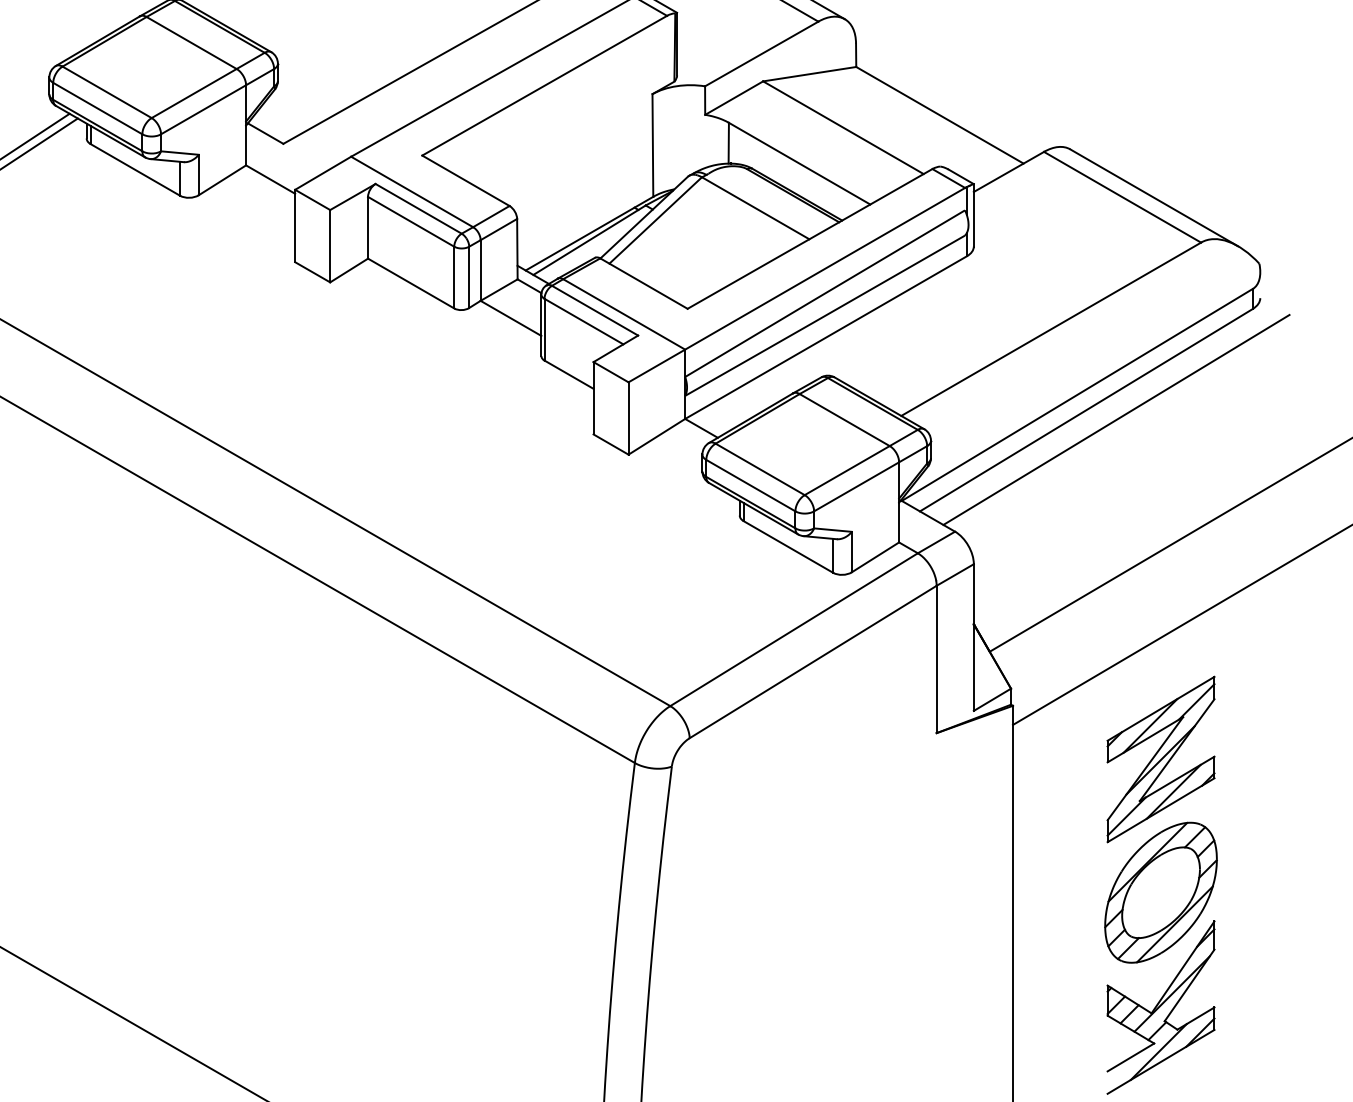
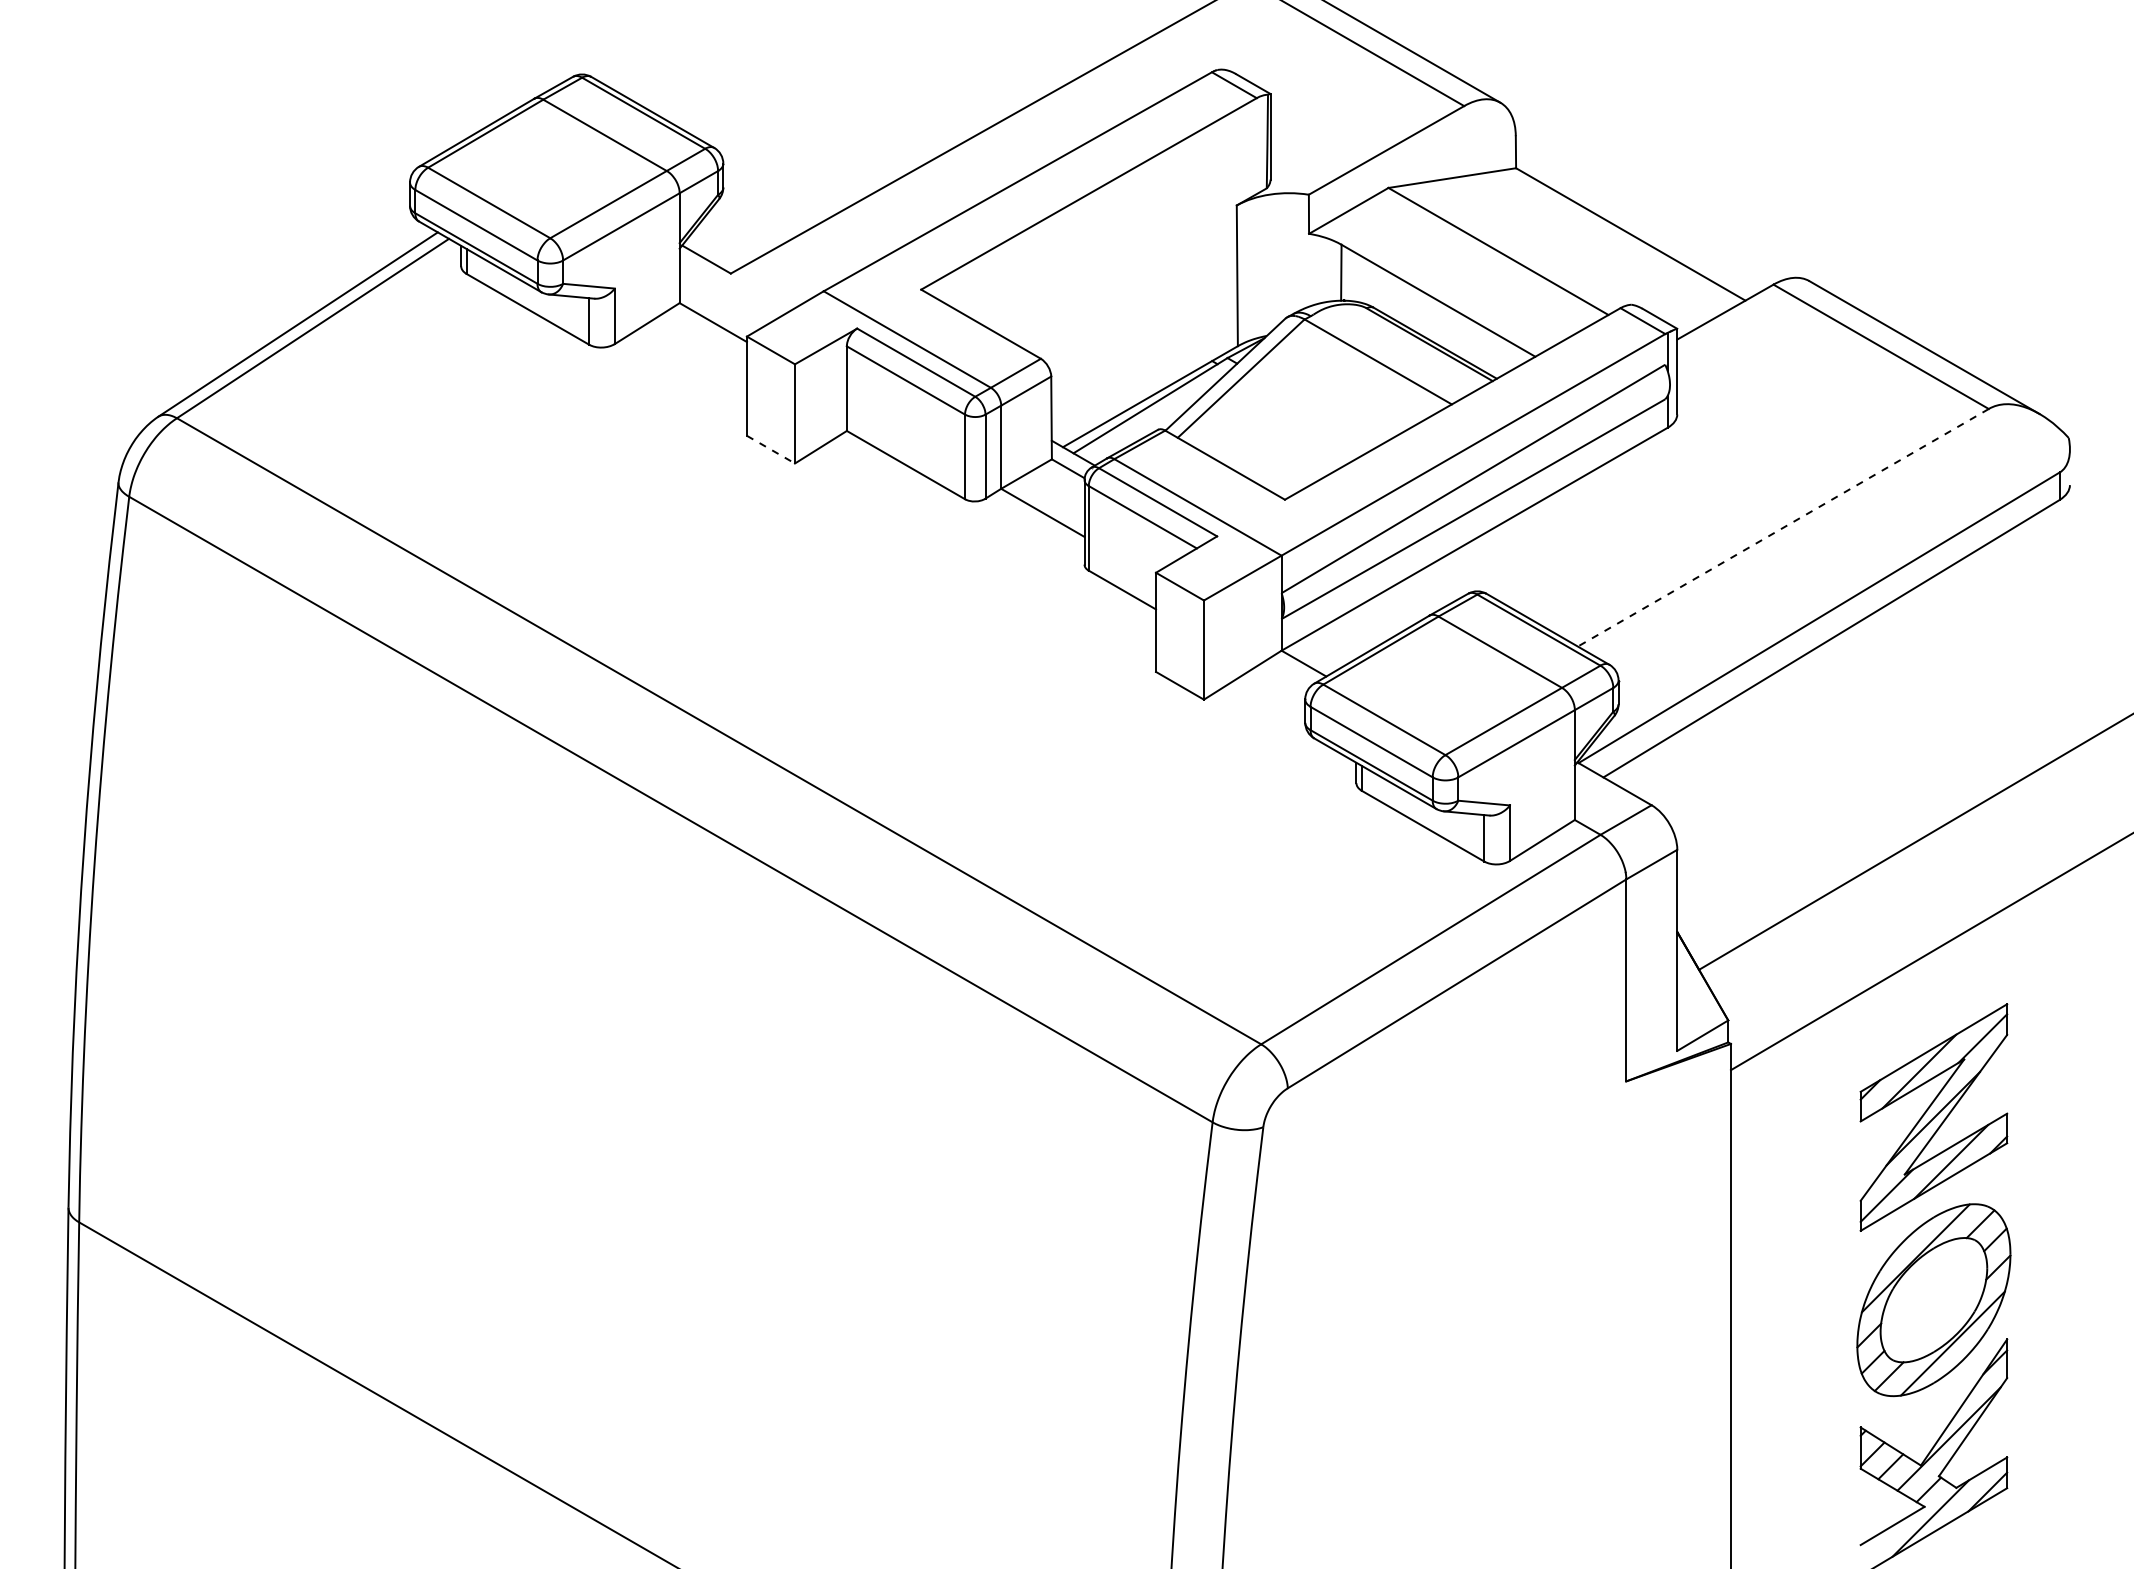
line: (312, 272) -> (770, 449), solid -> dashed
line: (1050, 329) -> (1782, 528), solid -> dashed
line: (1116, 420) -> (1872, 652), removed

